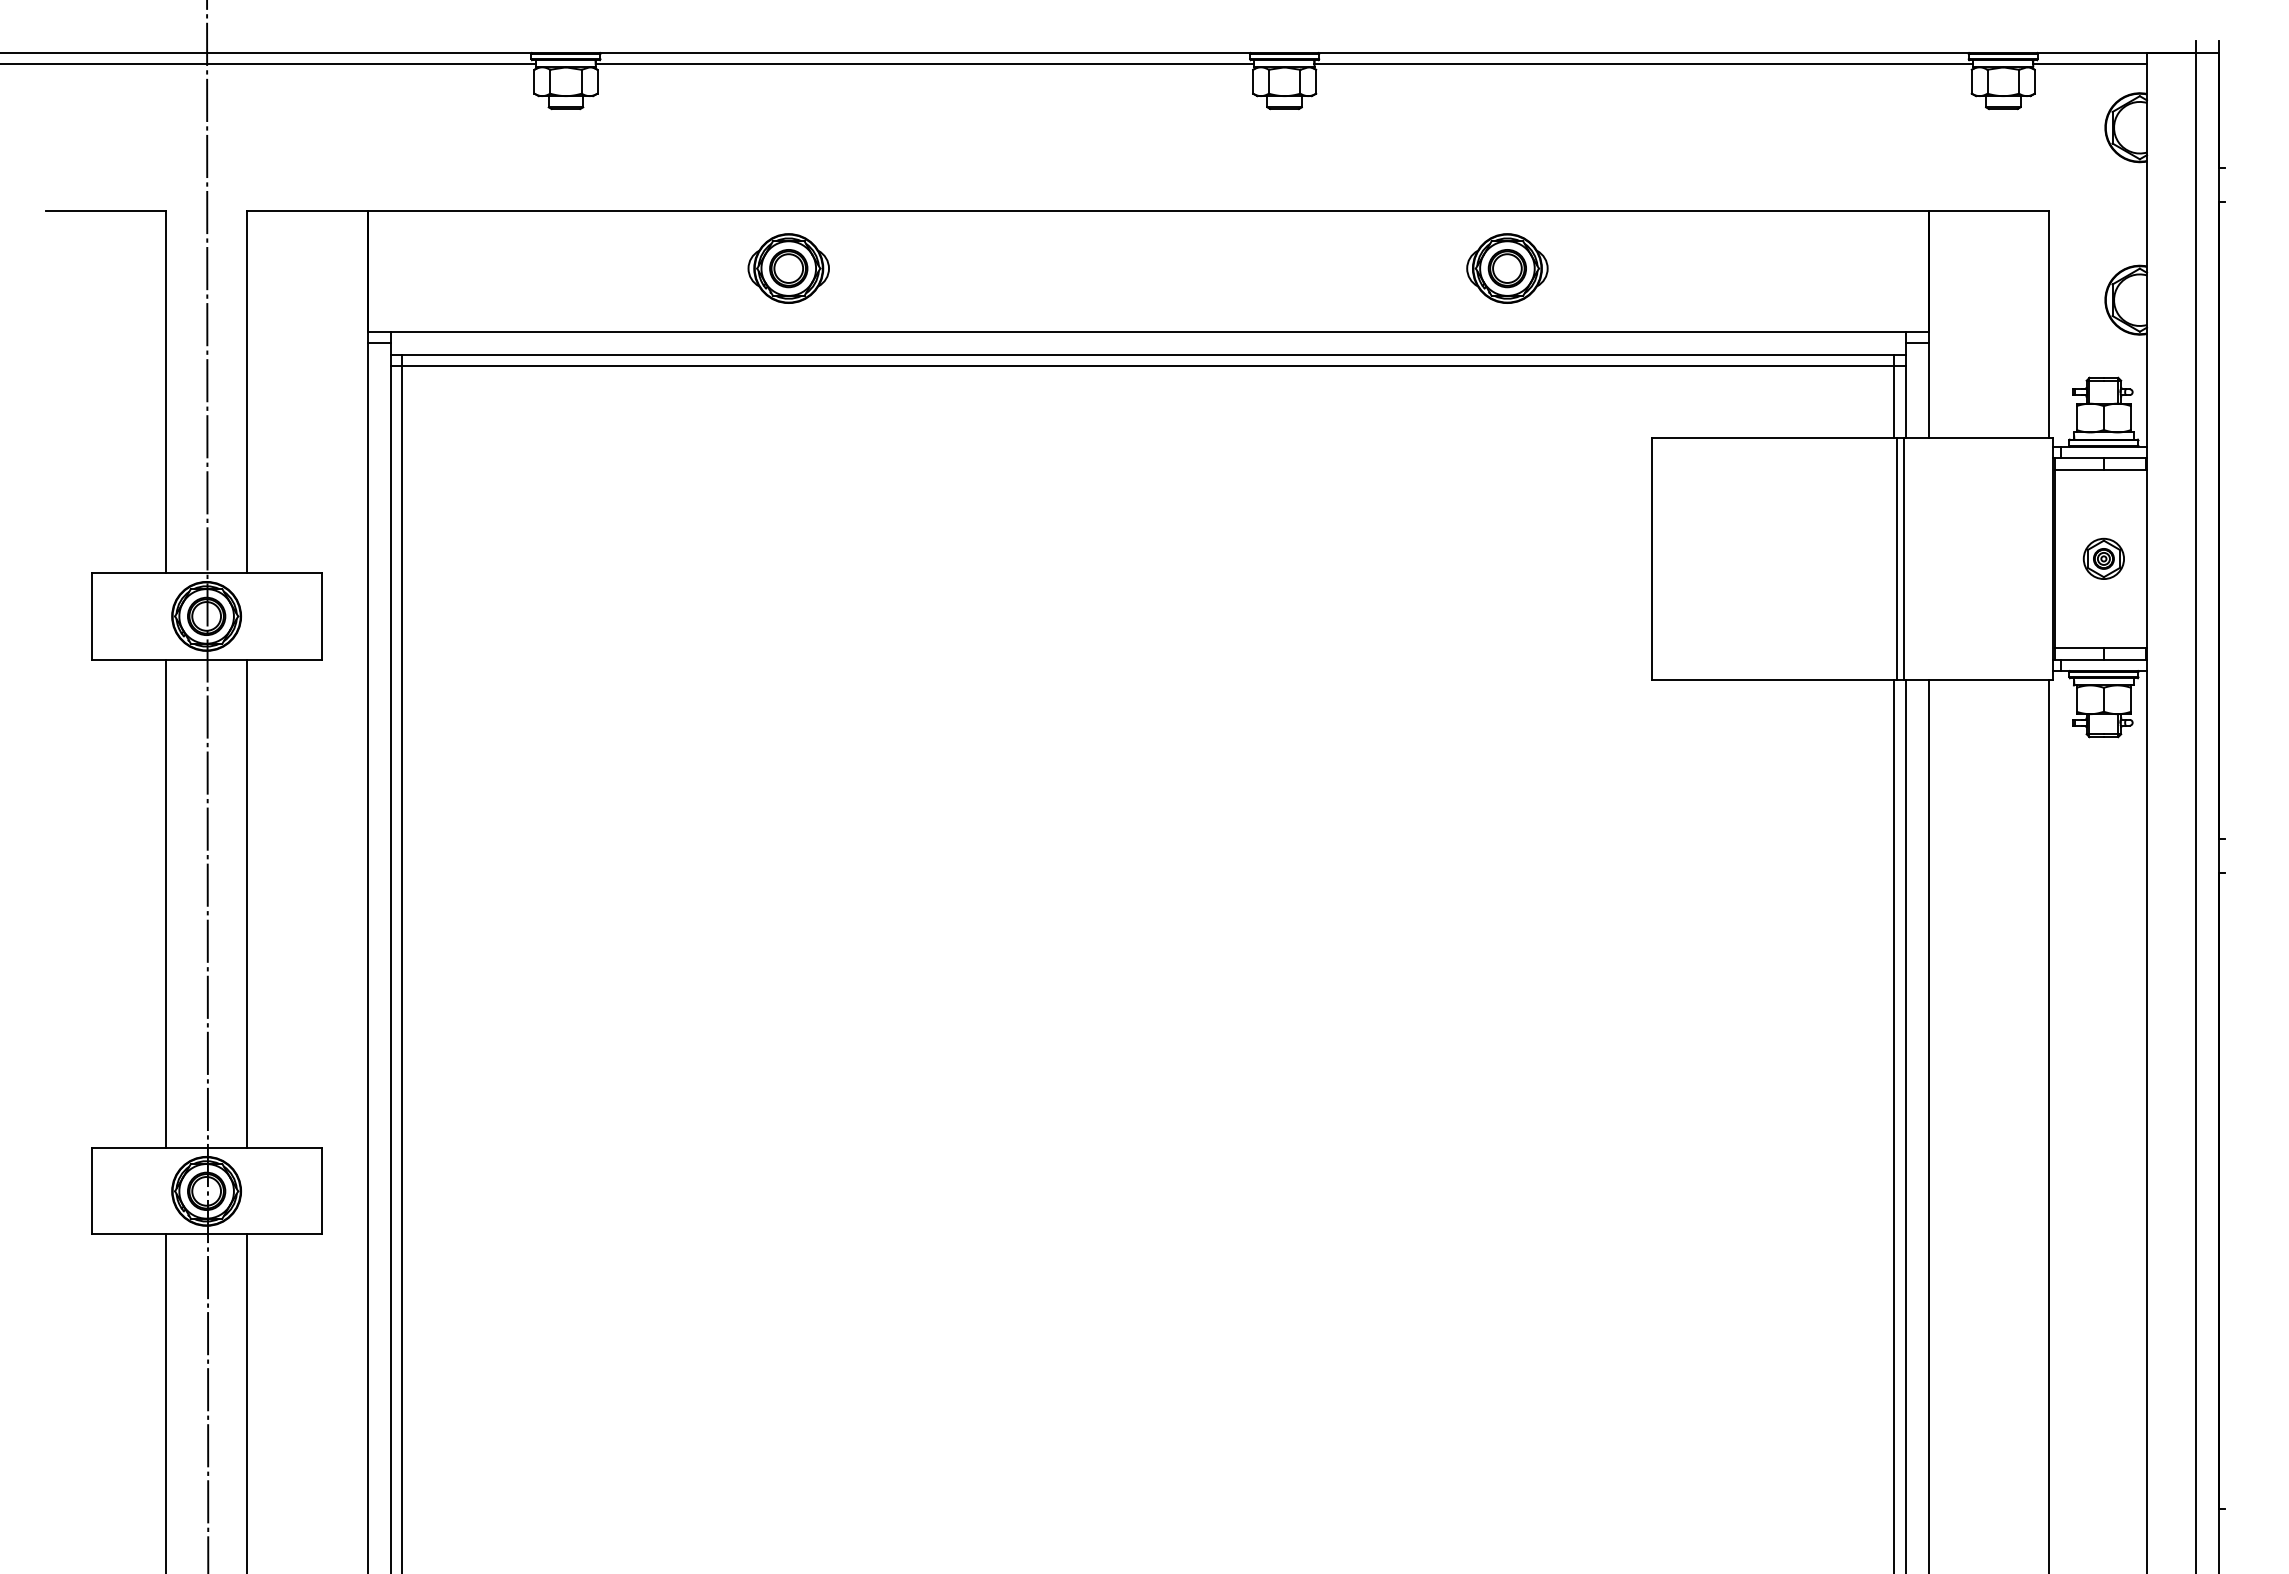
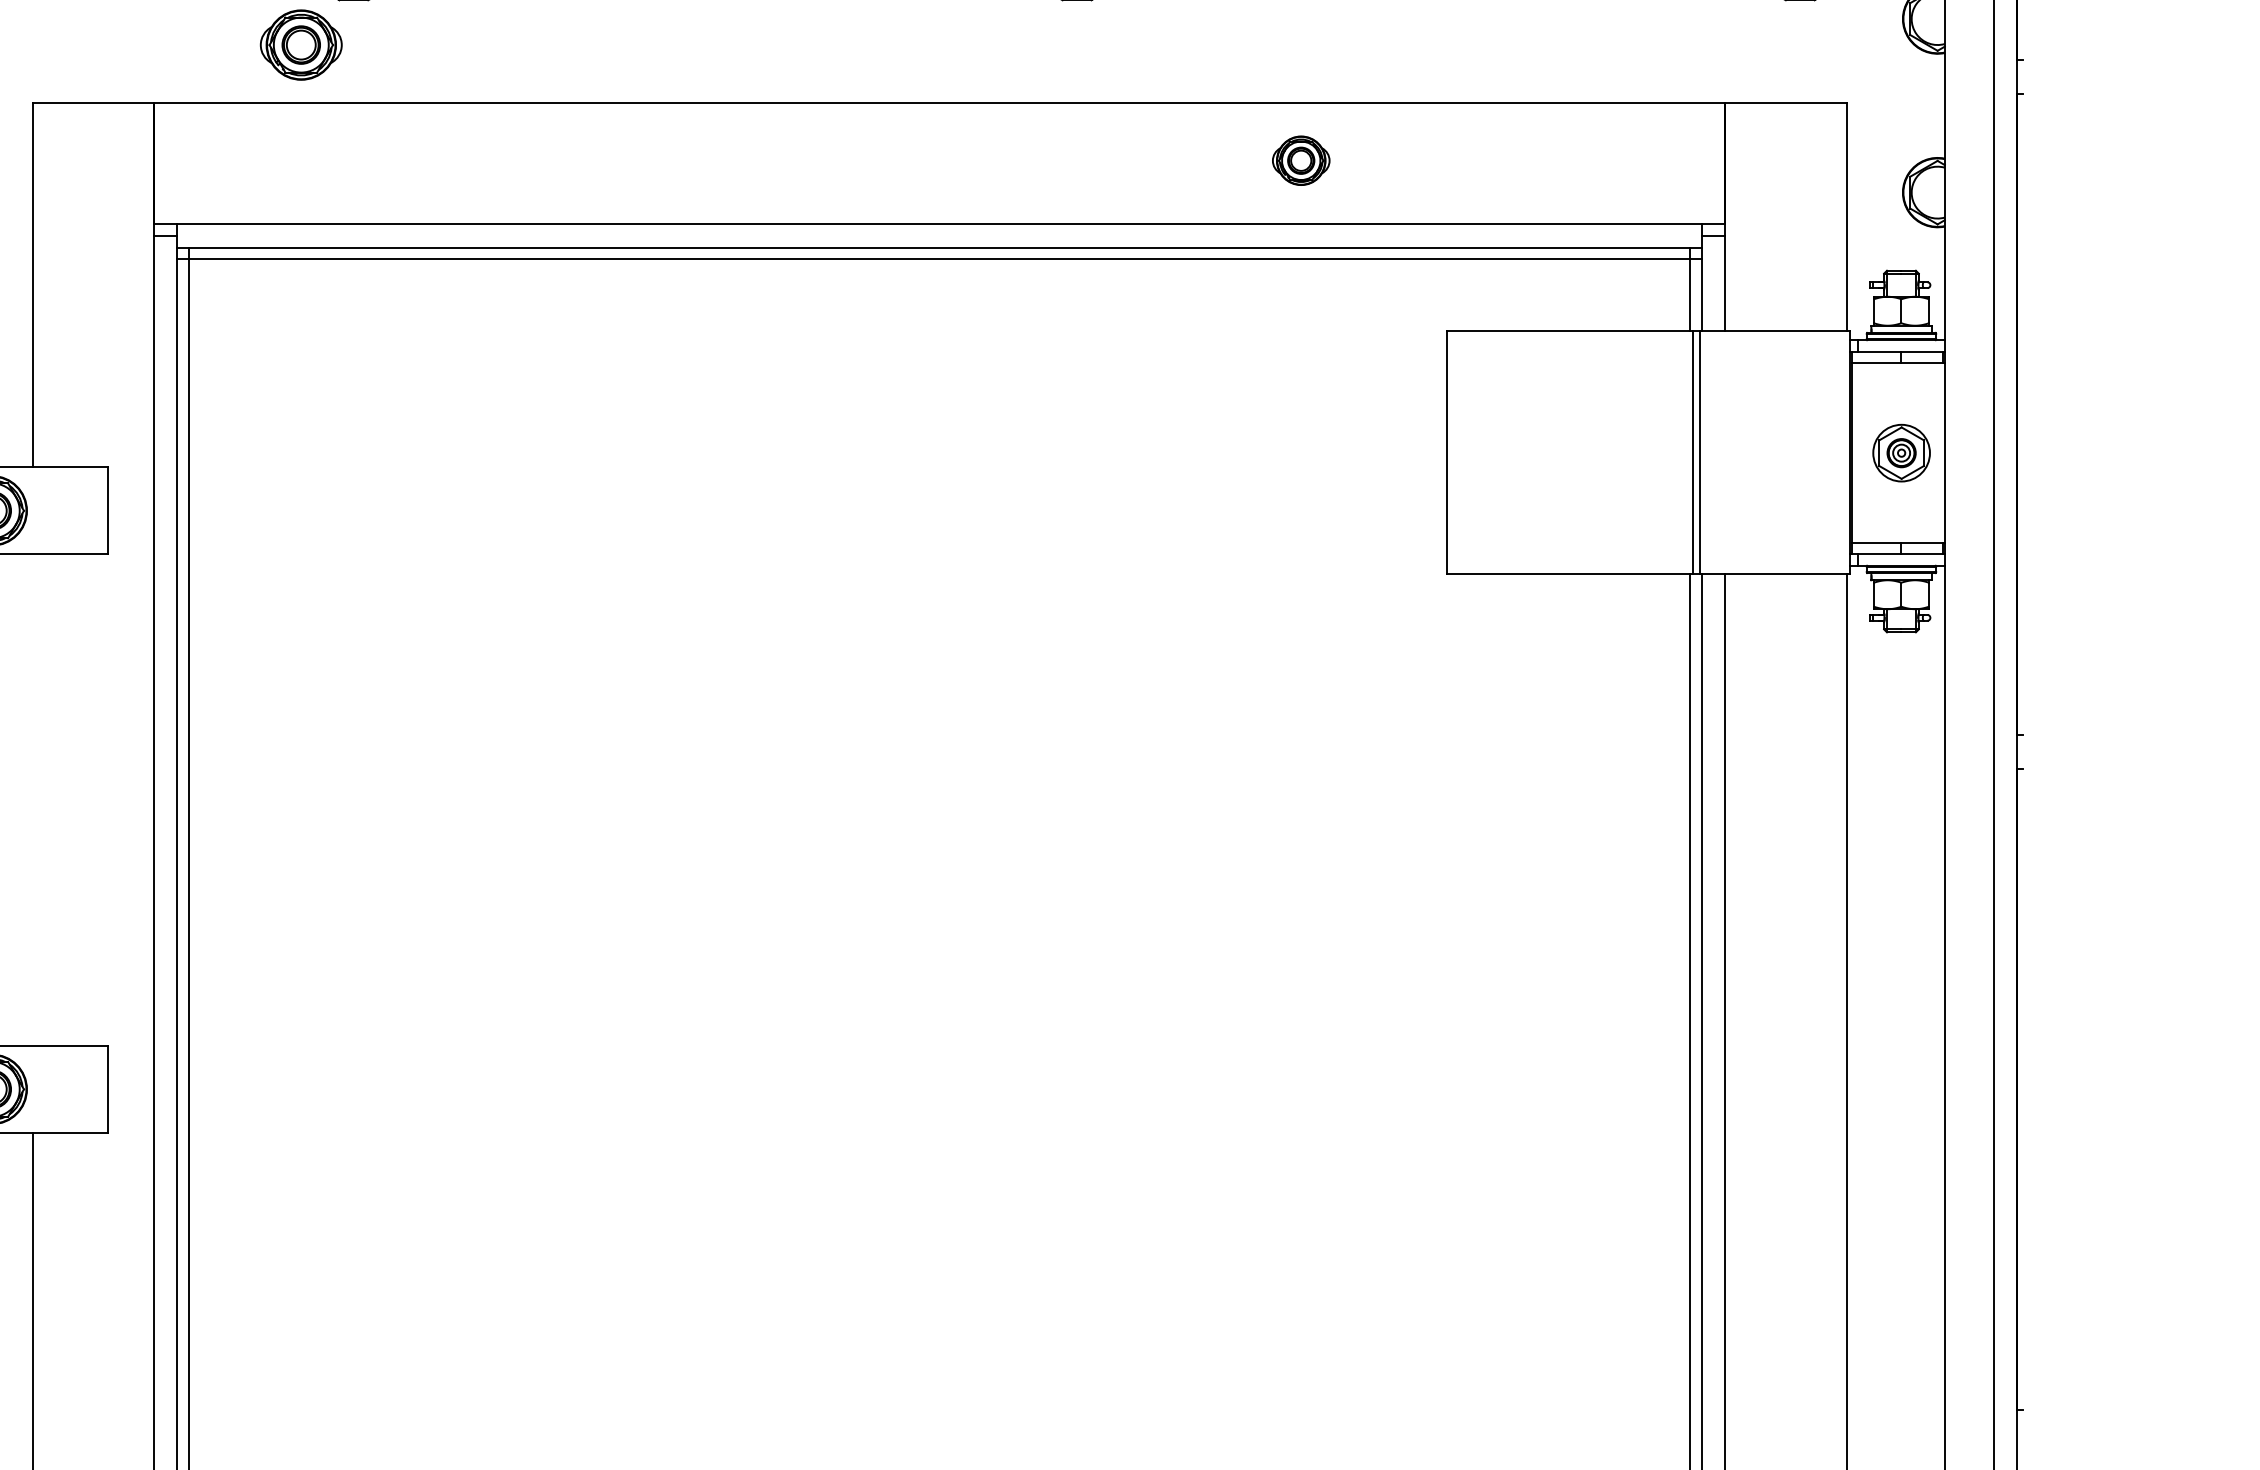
part: (788, 268) -> (301, 45), moved
part: (1507, 268) -> (1301, 160), size x0.7
part: (2103, 558) -> (1901, 452), size x1.4
line: (246, 903) -> (32, 799), removed

